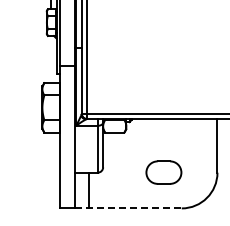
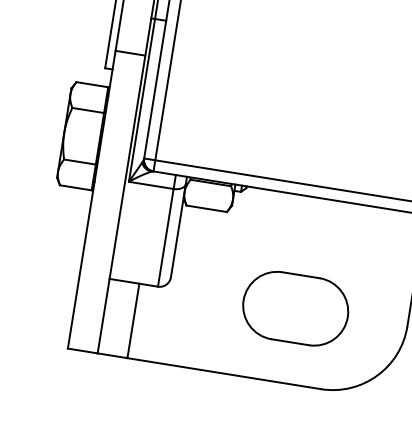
part: (163, 172) -> (294, 308), size x1.43
line: (128, 208) -> (209, 371), dashed -> solid

